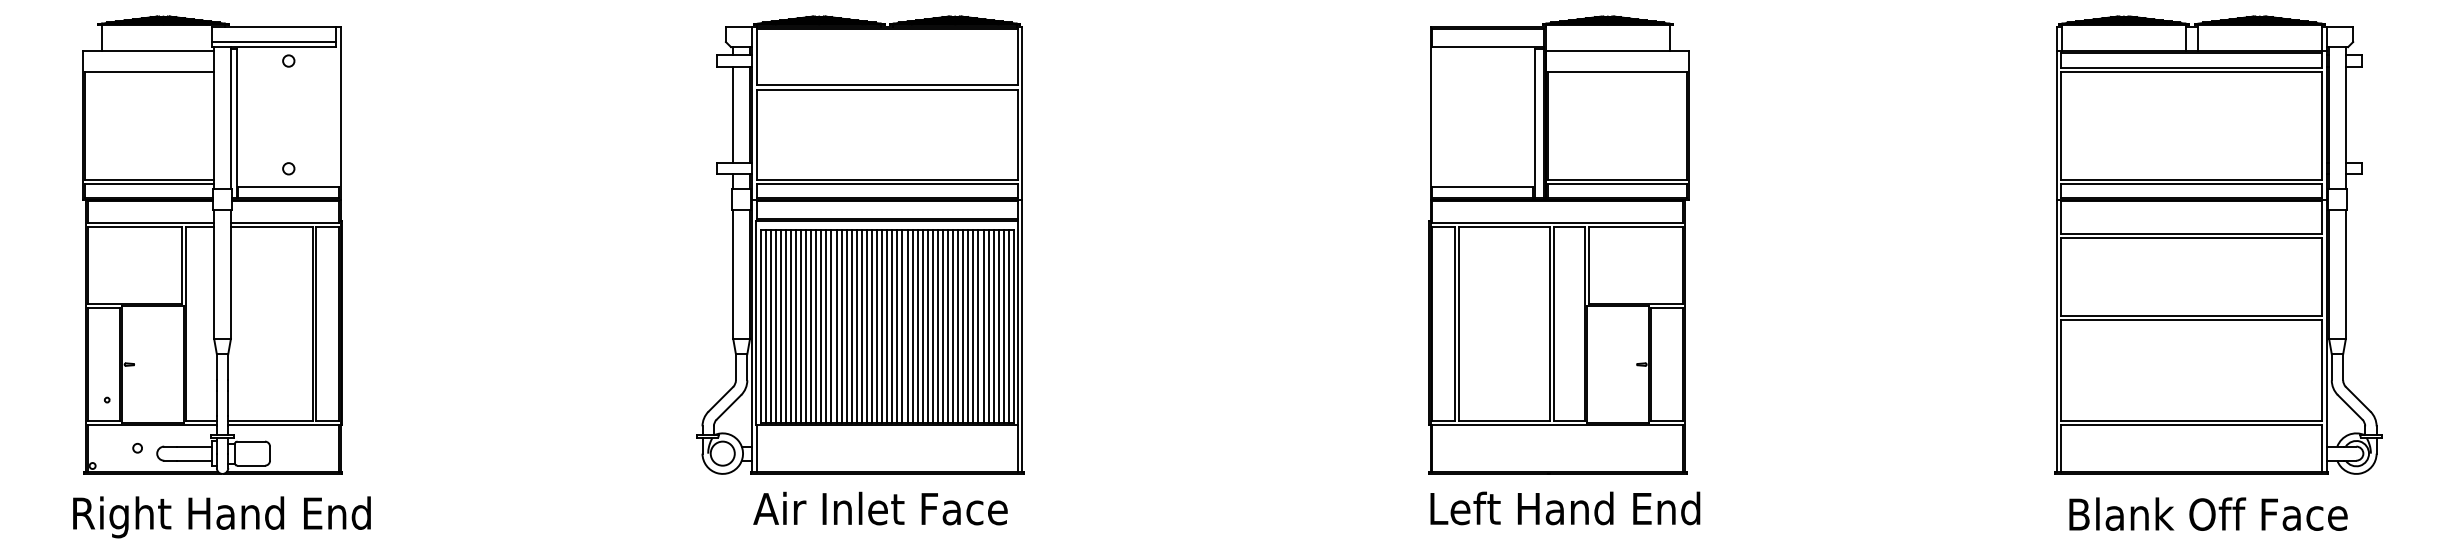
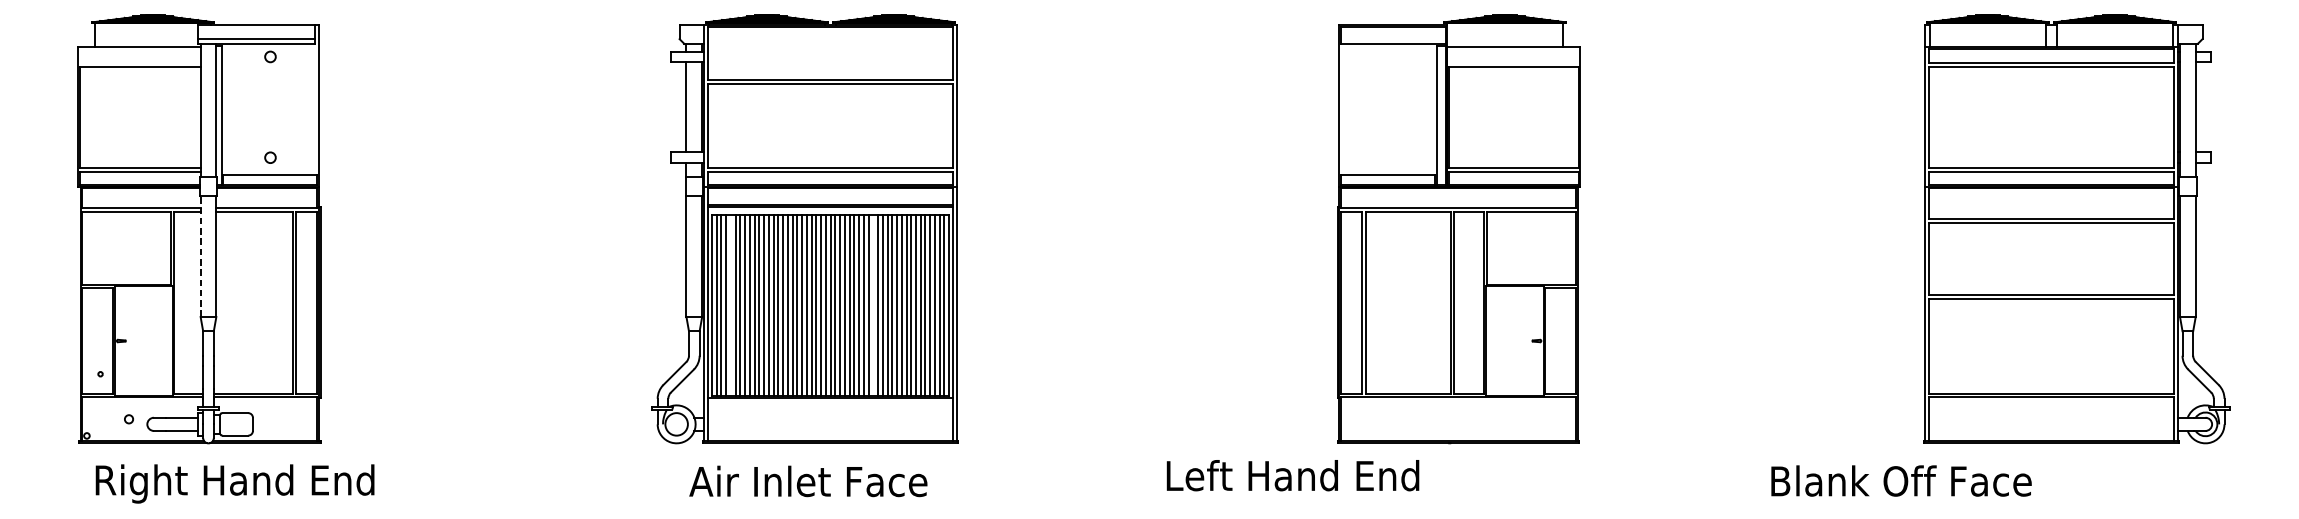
line: (214, 274) -> (200, 256), solid -> dashed
line: (780, 325) -> (730, 304), removed
line: (932, 325) -> (872, 304), removed
text: (880, 508) -> (808, 481), moved
text: (1565, 508) -> (1293, 475), moved
text: (2208, 513) -> (1901, 480), moved
text: (221, 517) -> (234, 484), moved

